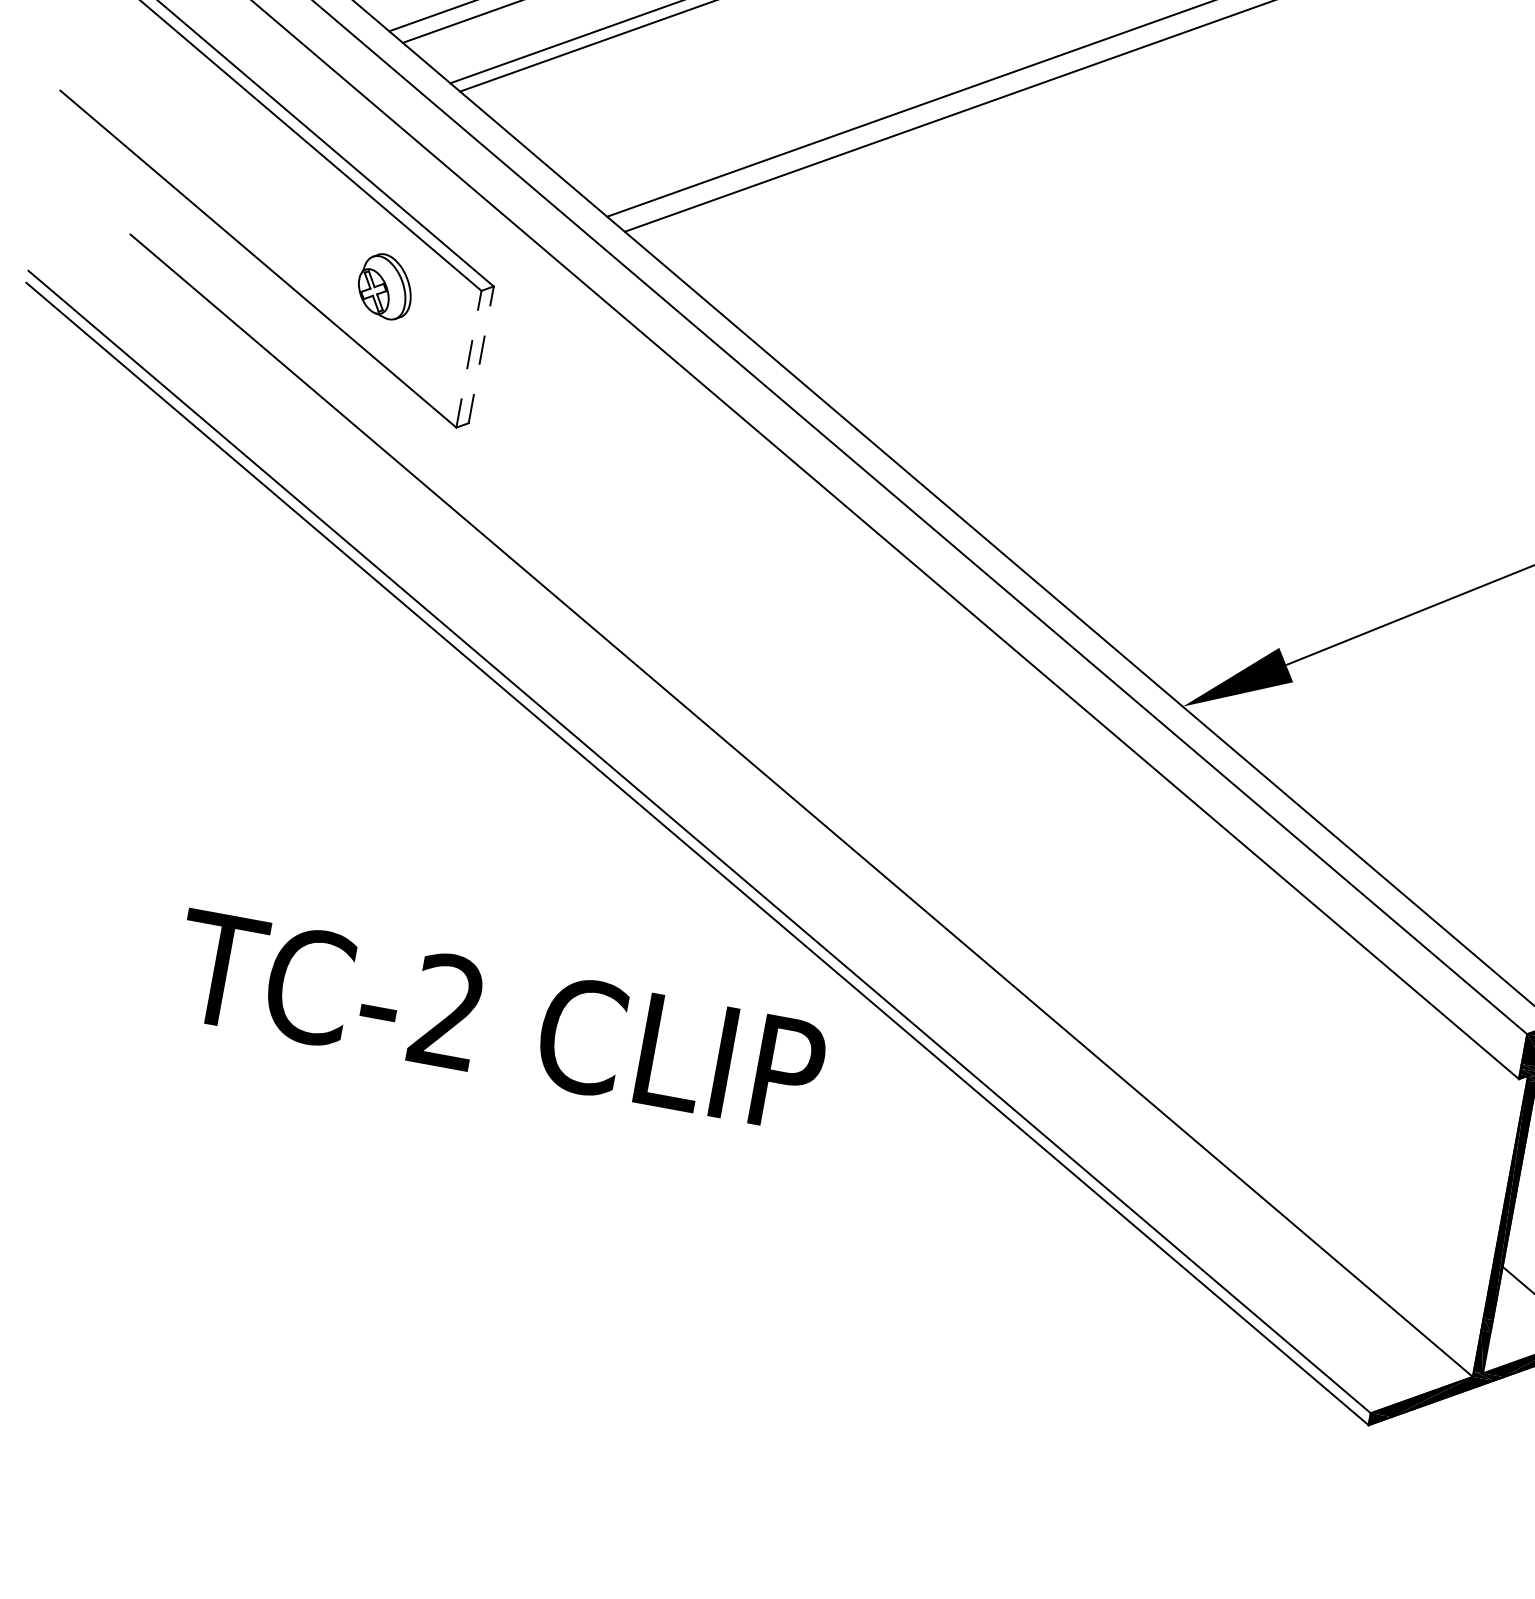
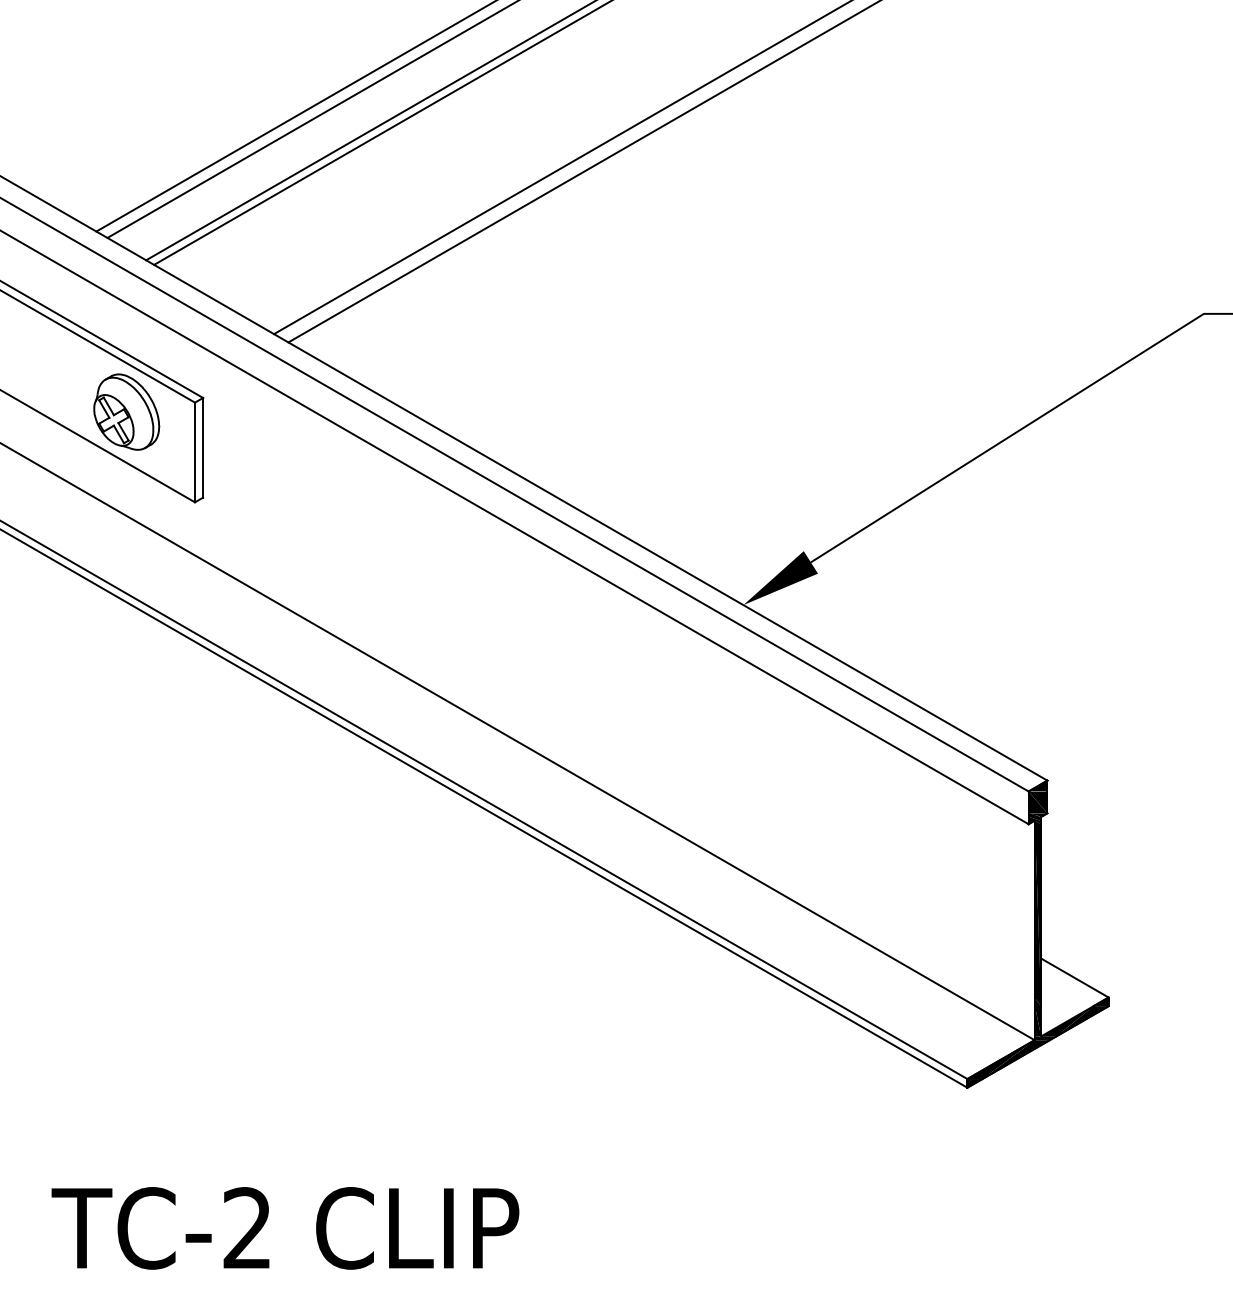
part: (385, 285) -> (126, 411), size x1.67
line: (481, 354) -> (203, 447), dashed -> solid
line: (469, 359) -> (195, 452), dashed -> solid
text: (499, 1021) -> (285, 1228), moved

